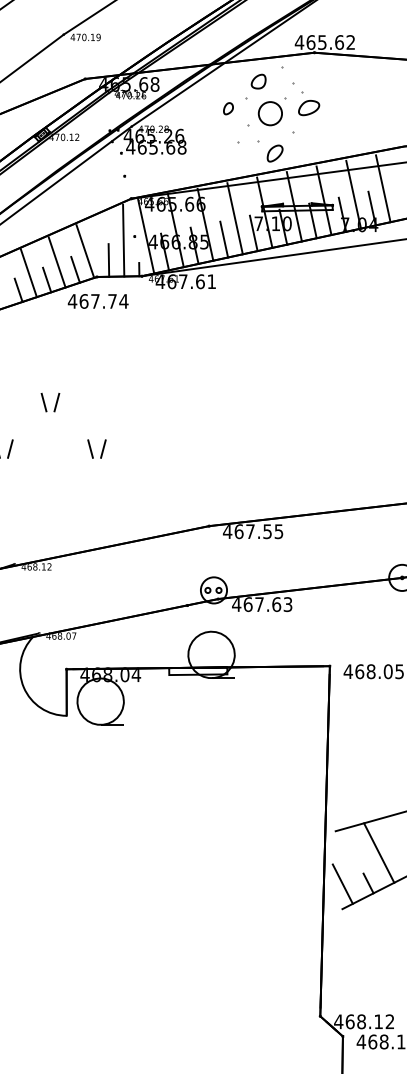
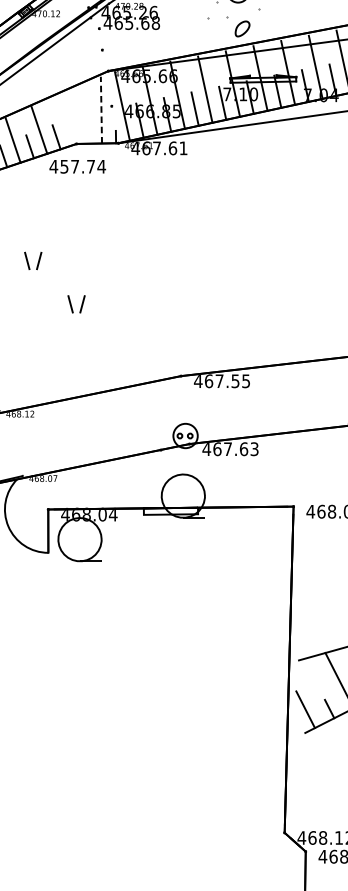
line: (123, 240) -> (101, 109), solid -> dashed
line: (85, 251) -> (65, 120), removed
line: (108, 260) -> (87, 128), removed
text: (83, 301) -> (64, 166), 467.74 -> 457.74

